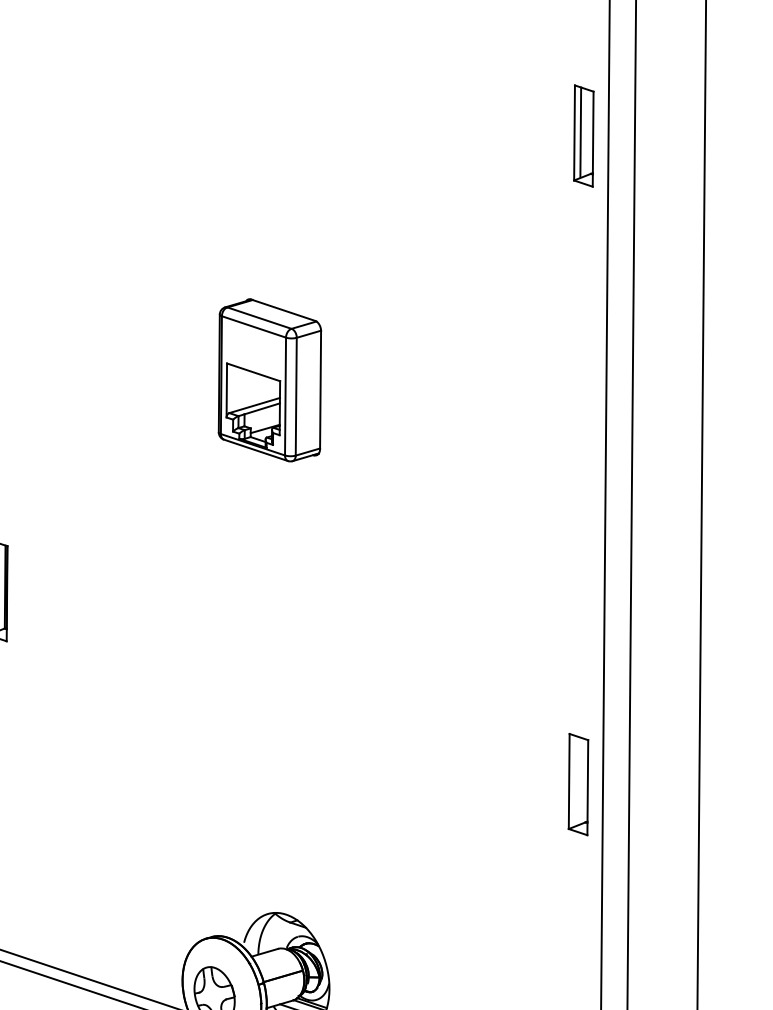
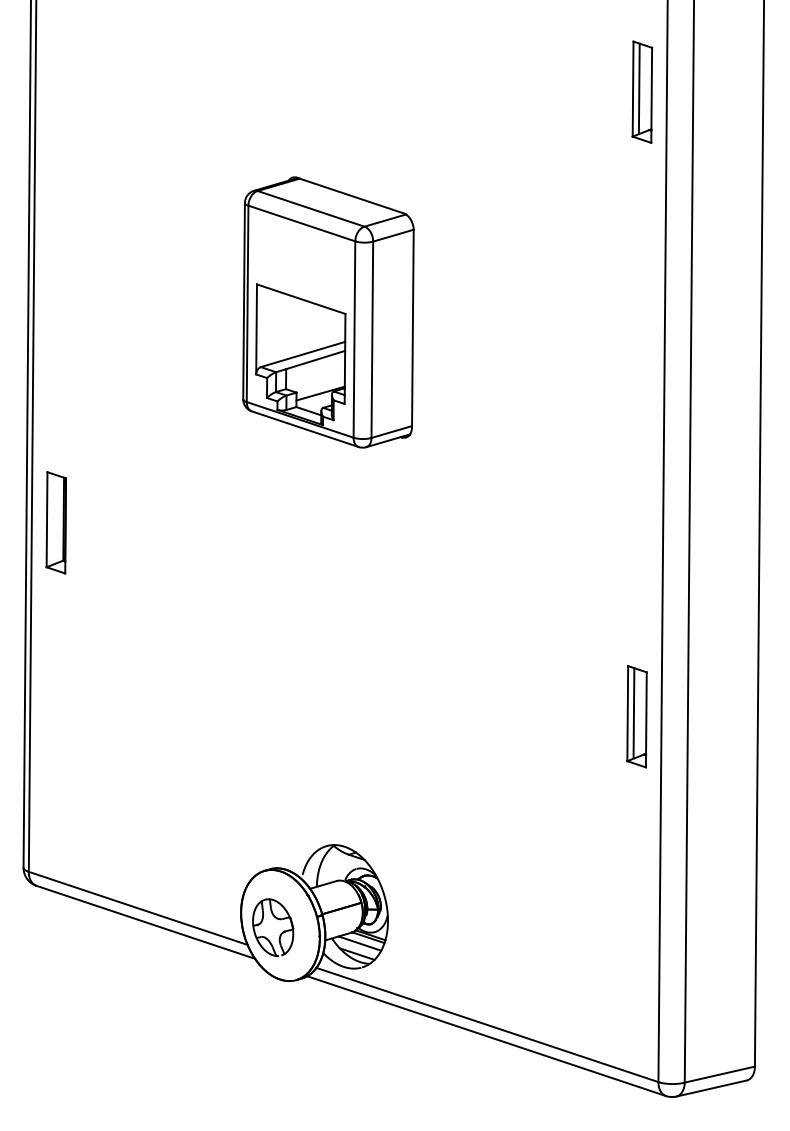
part: (583, 135) -> (642, 91), moved
part: (269, 380) -> (328, 312), size x1.67
line: (574, 780) -> (633, 712), added

